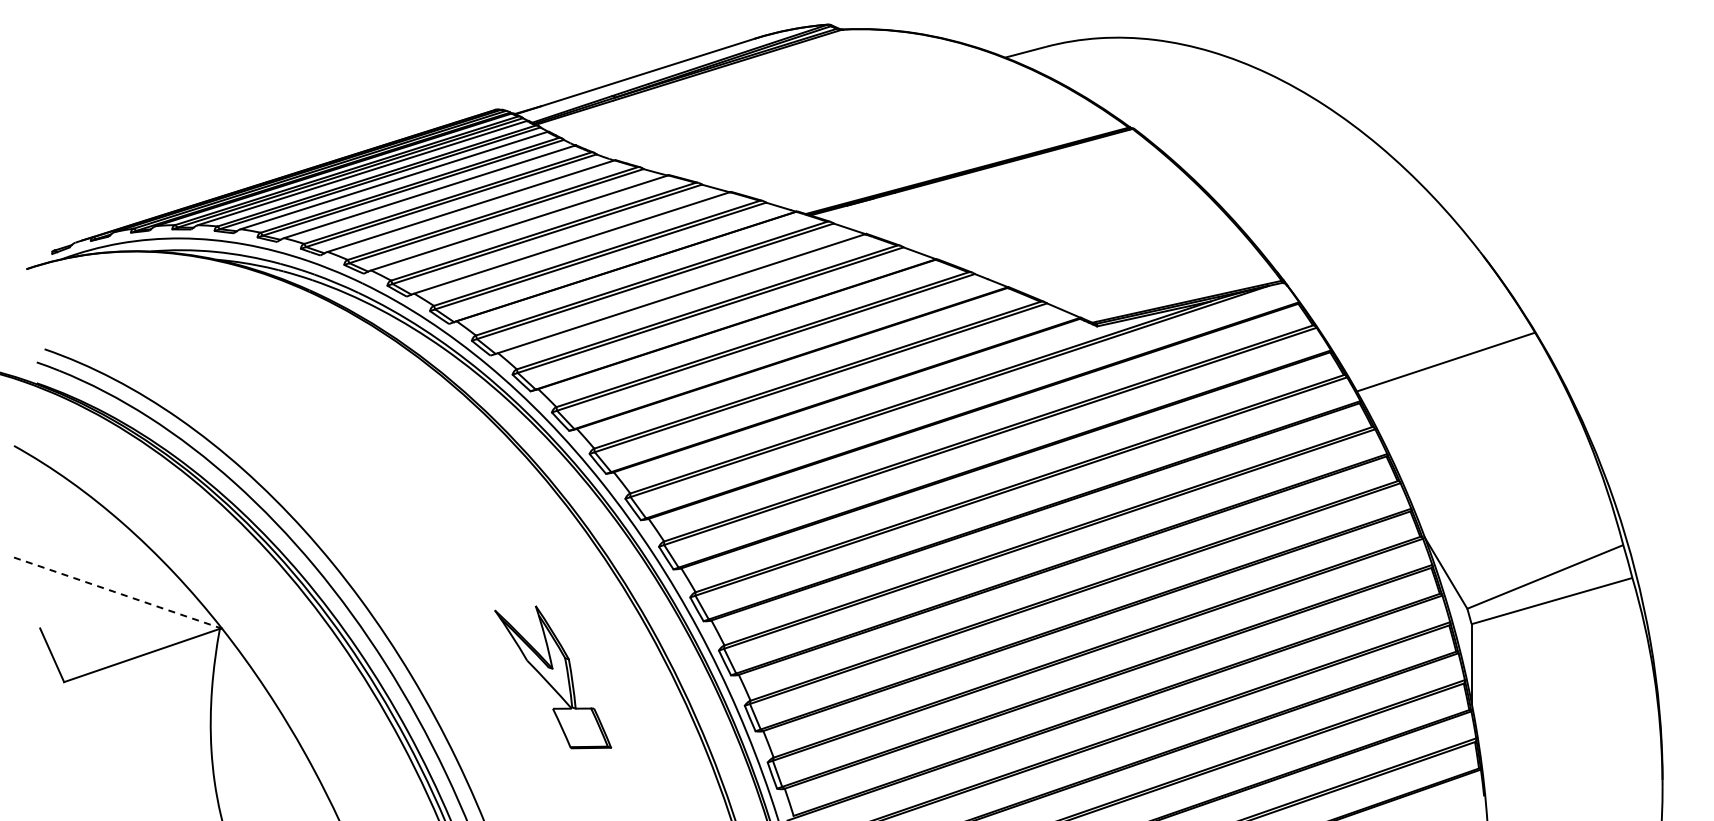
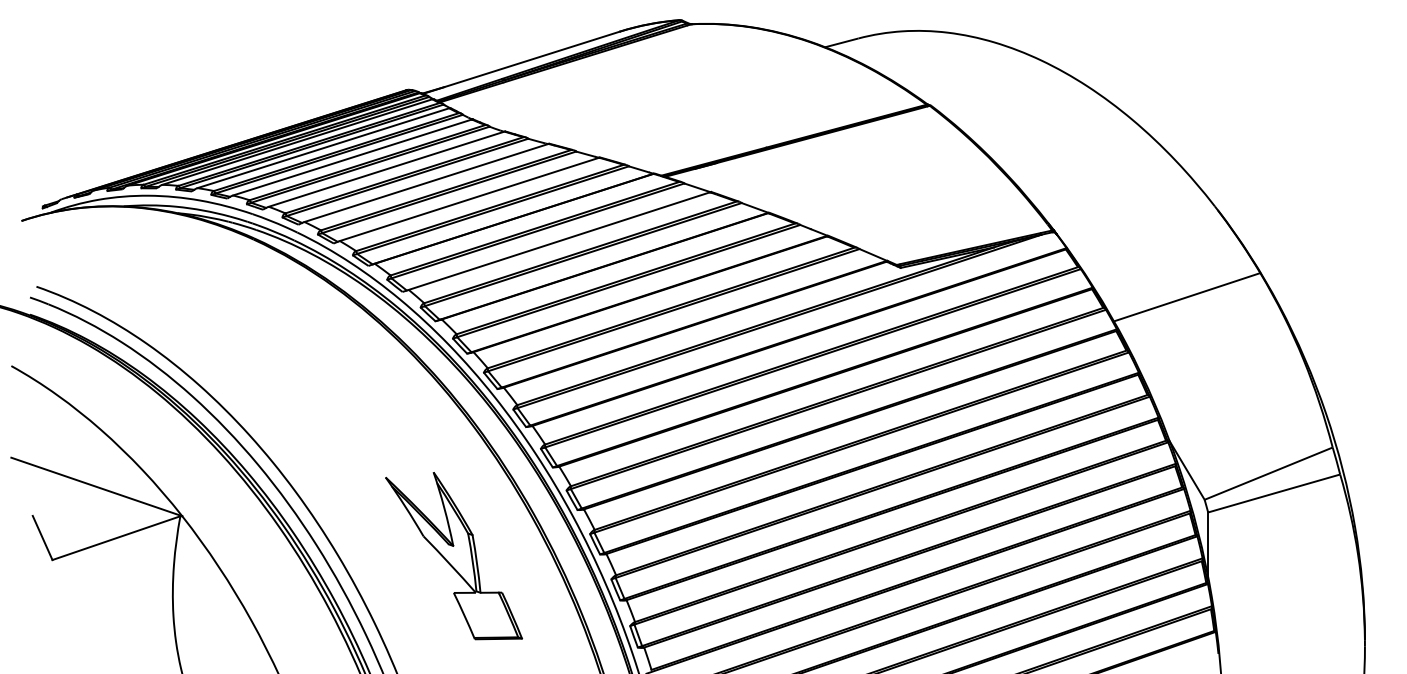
line: (118, 593) -> (97, 487), dashed -> solid
part: (552, 677) -> (453, 556), size x1.43

